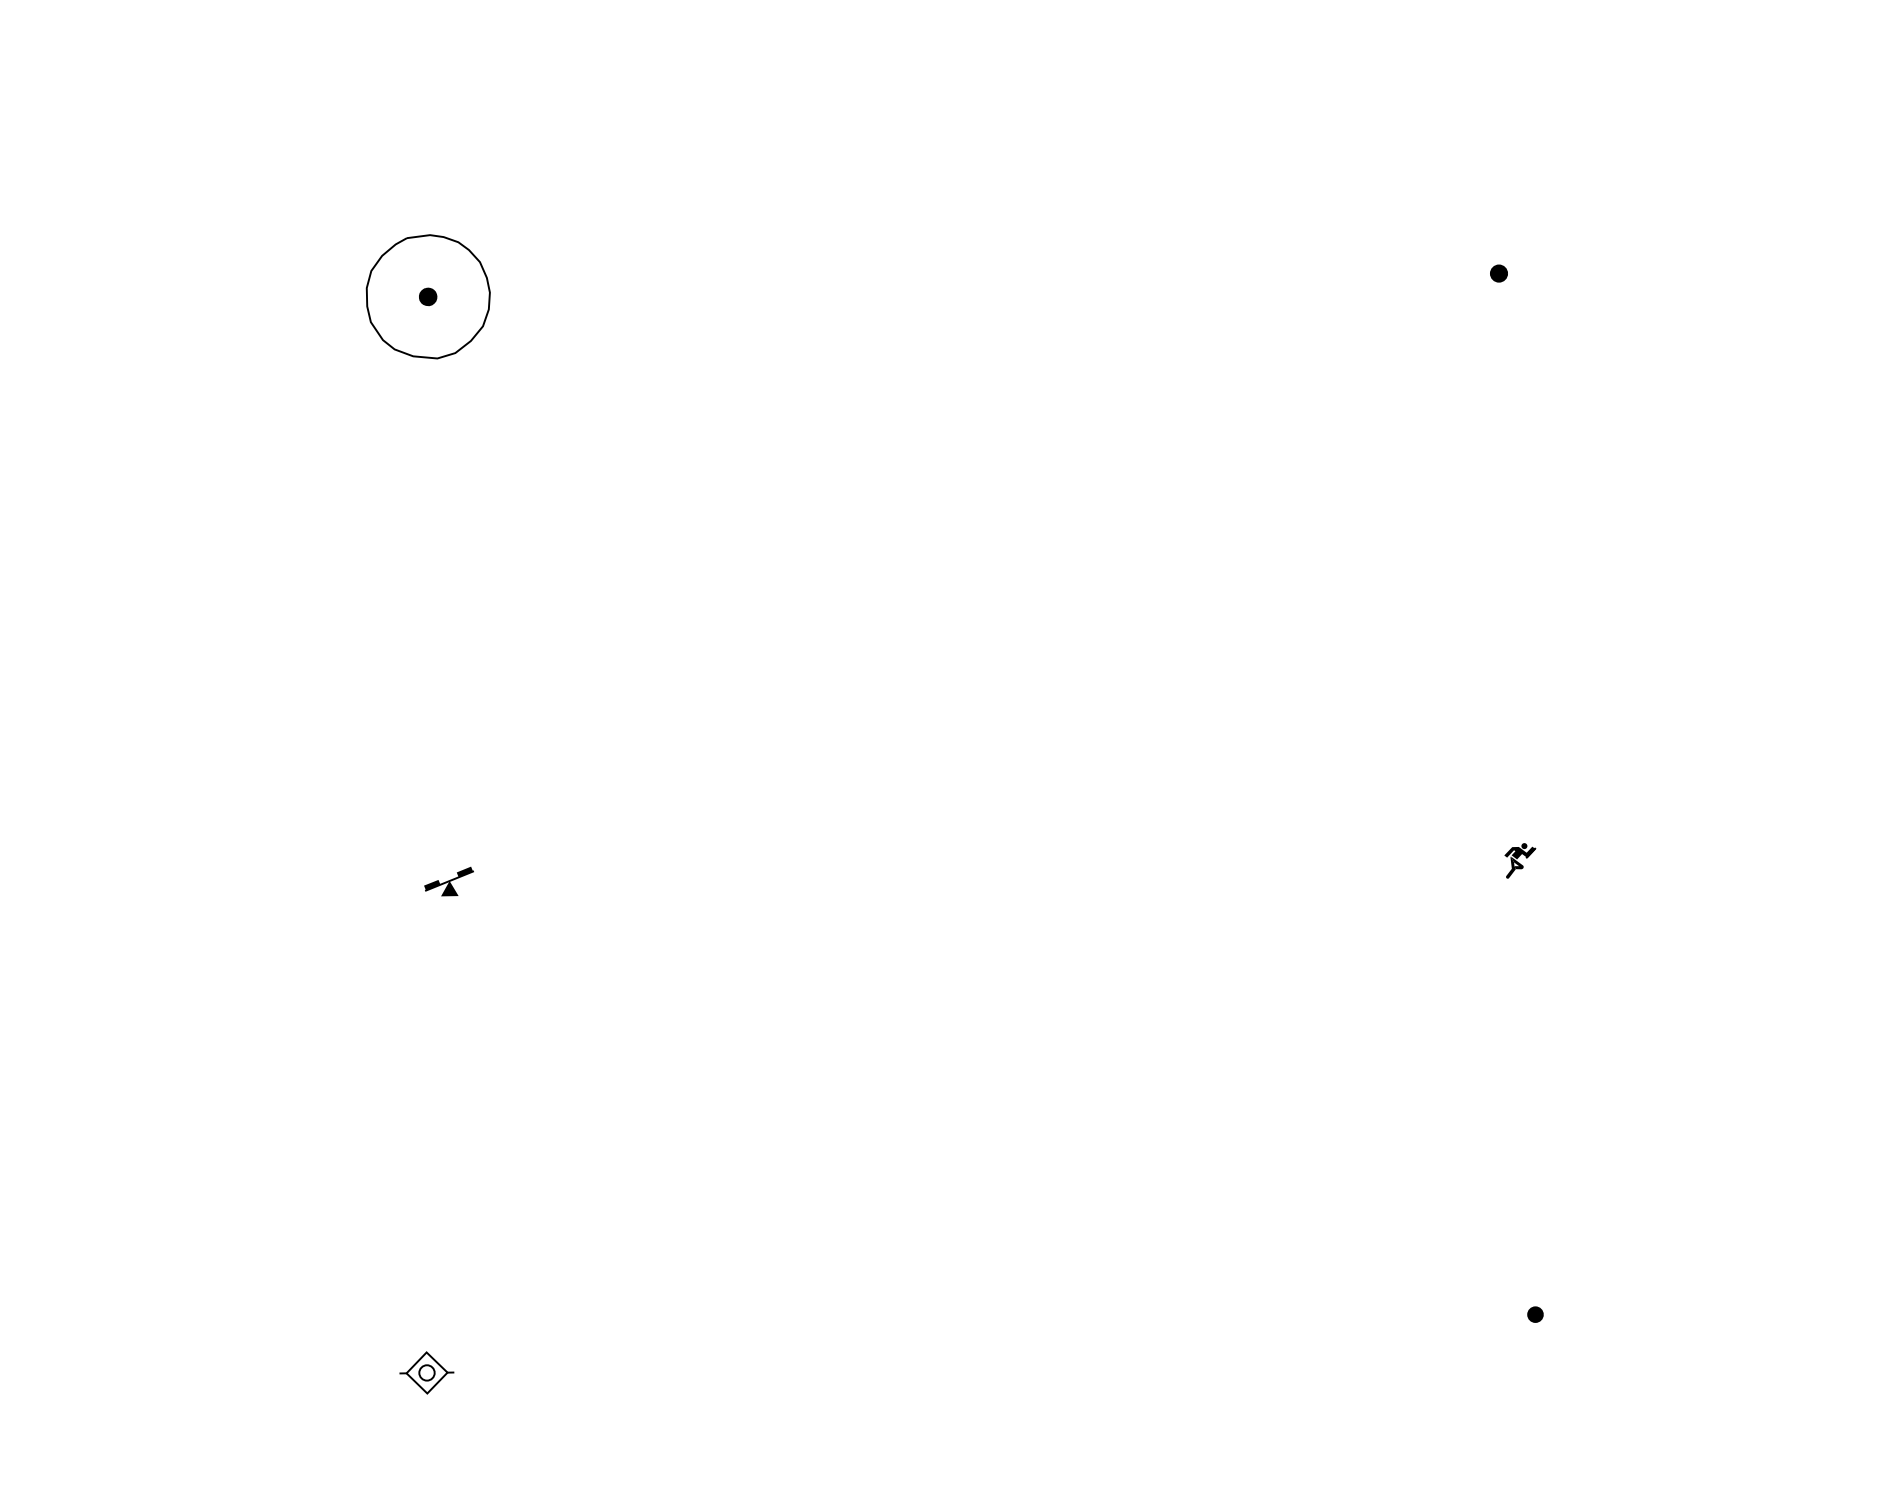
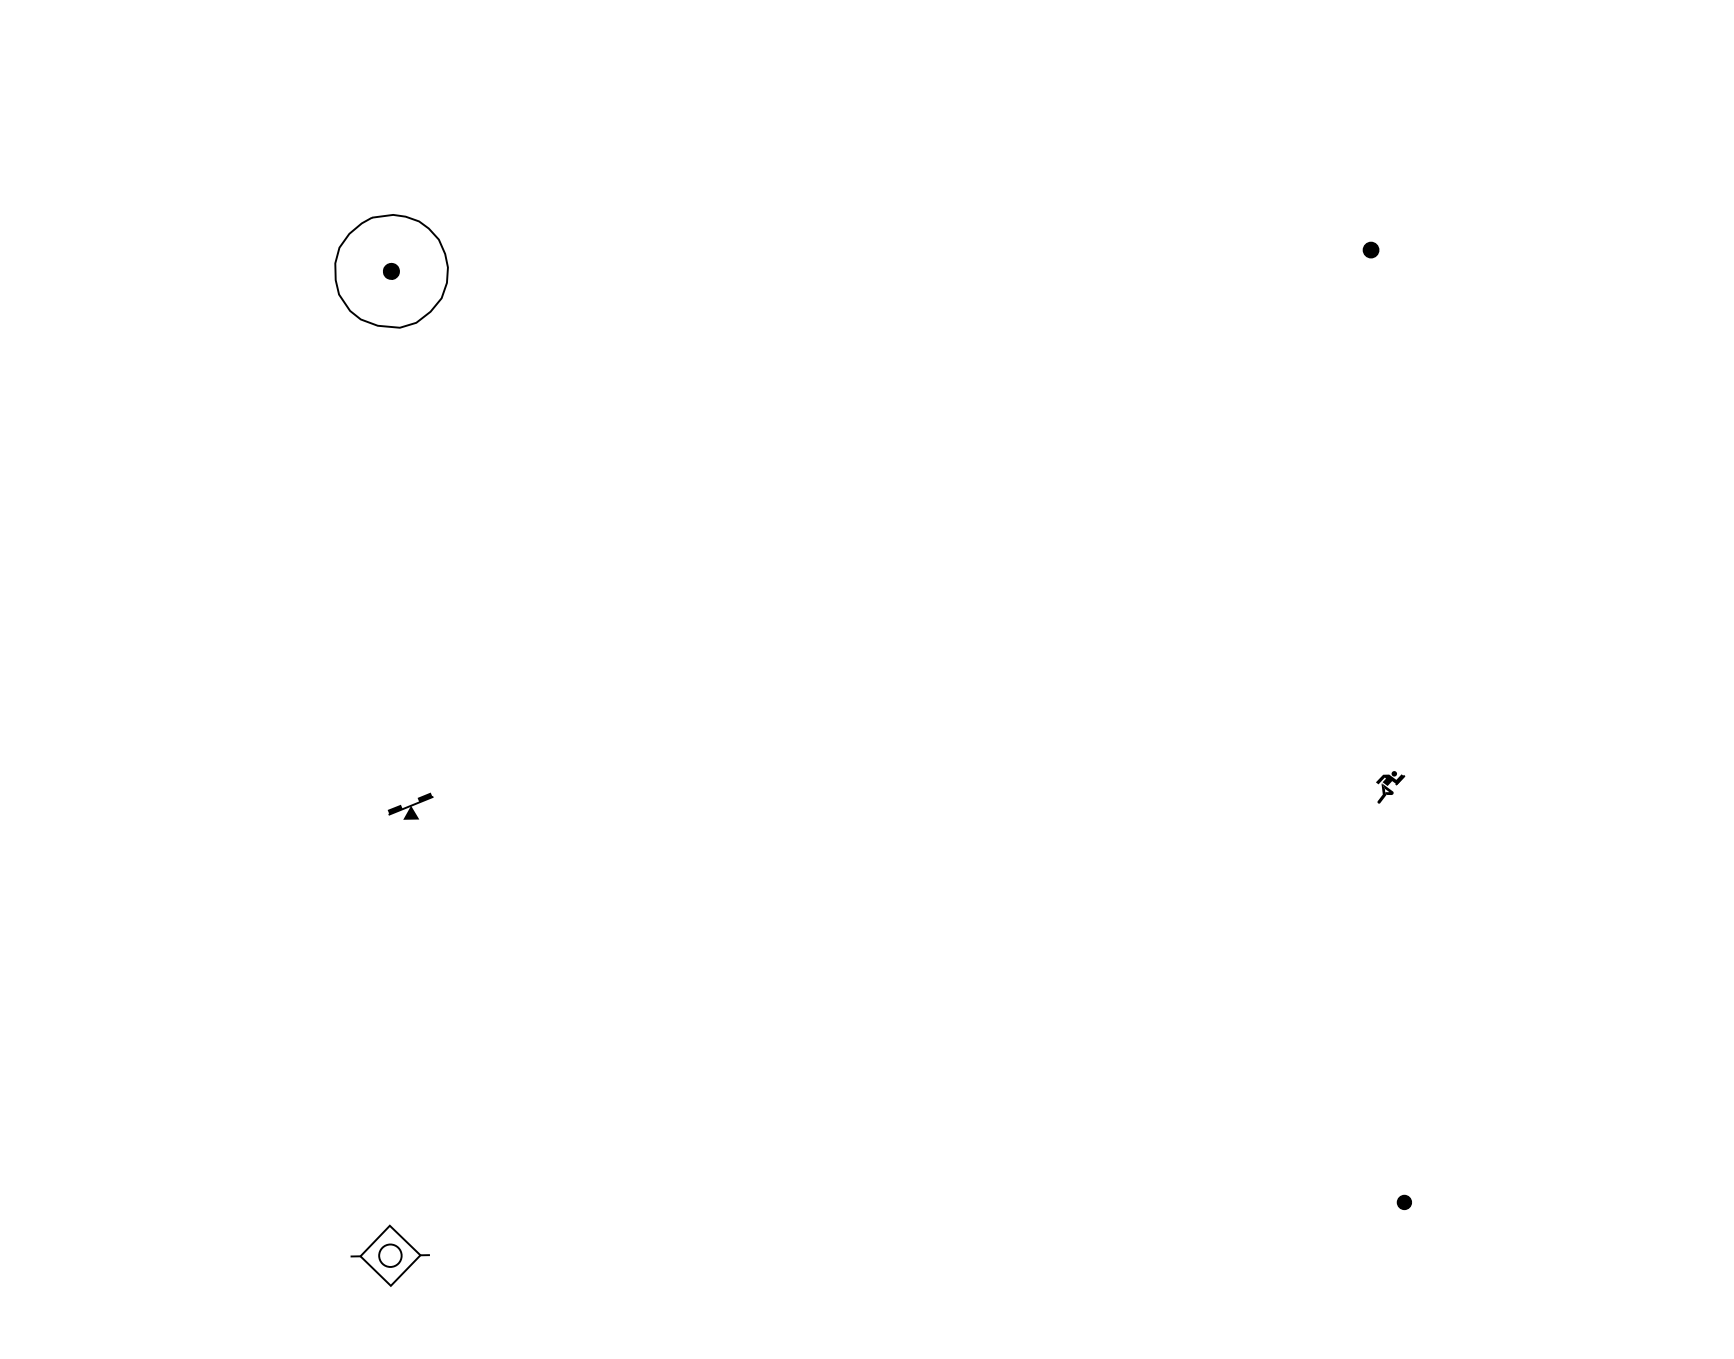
part: (426, 1372) -> (389, 1255), size x1.6

